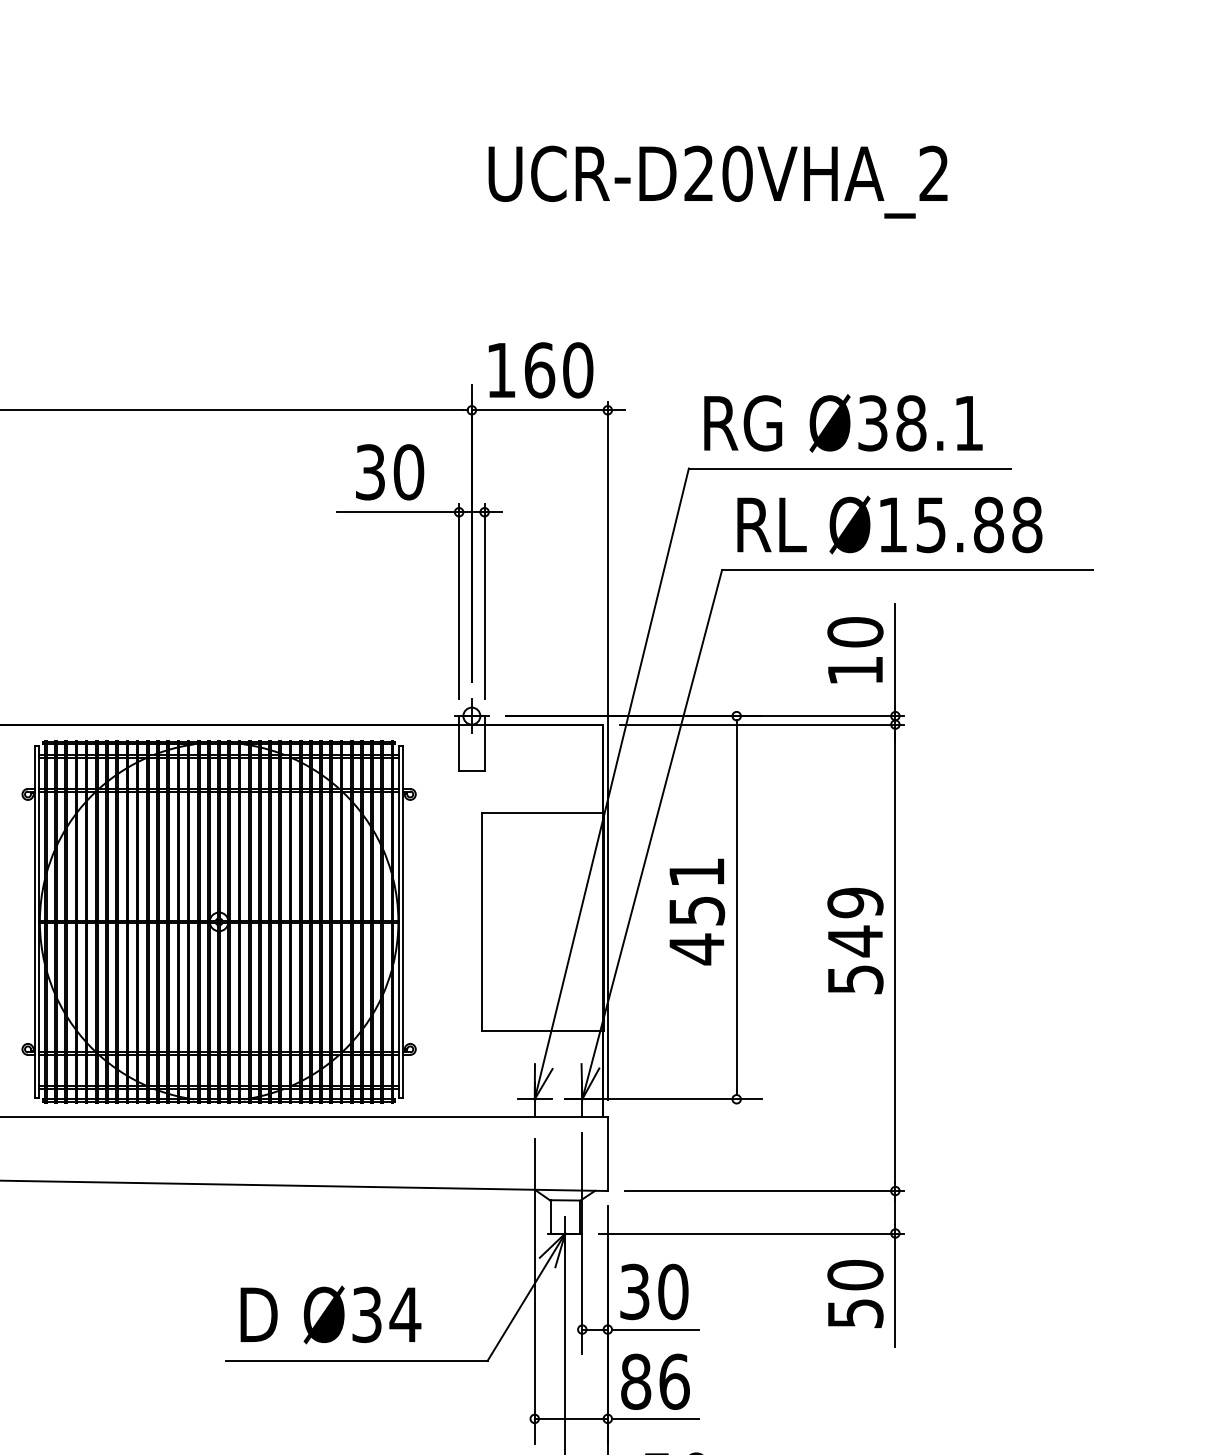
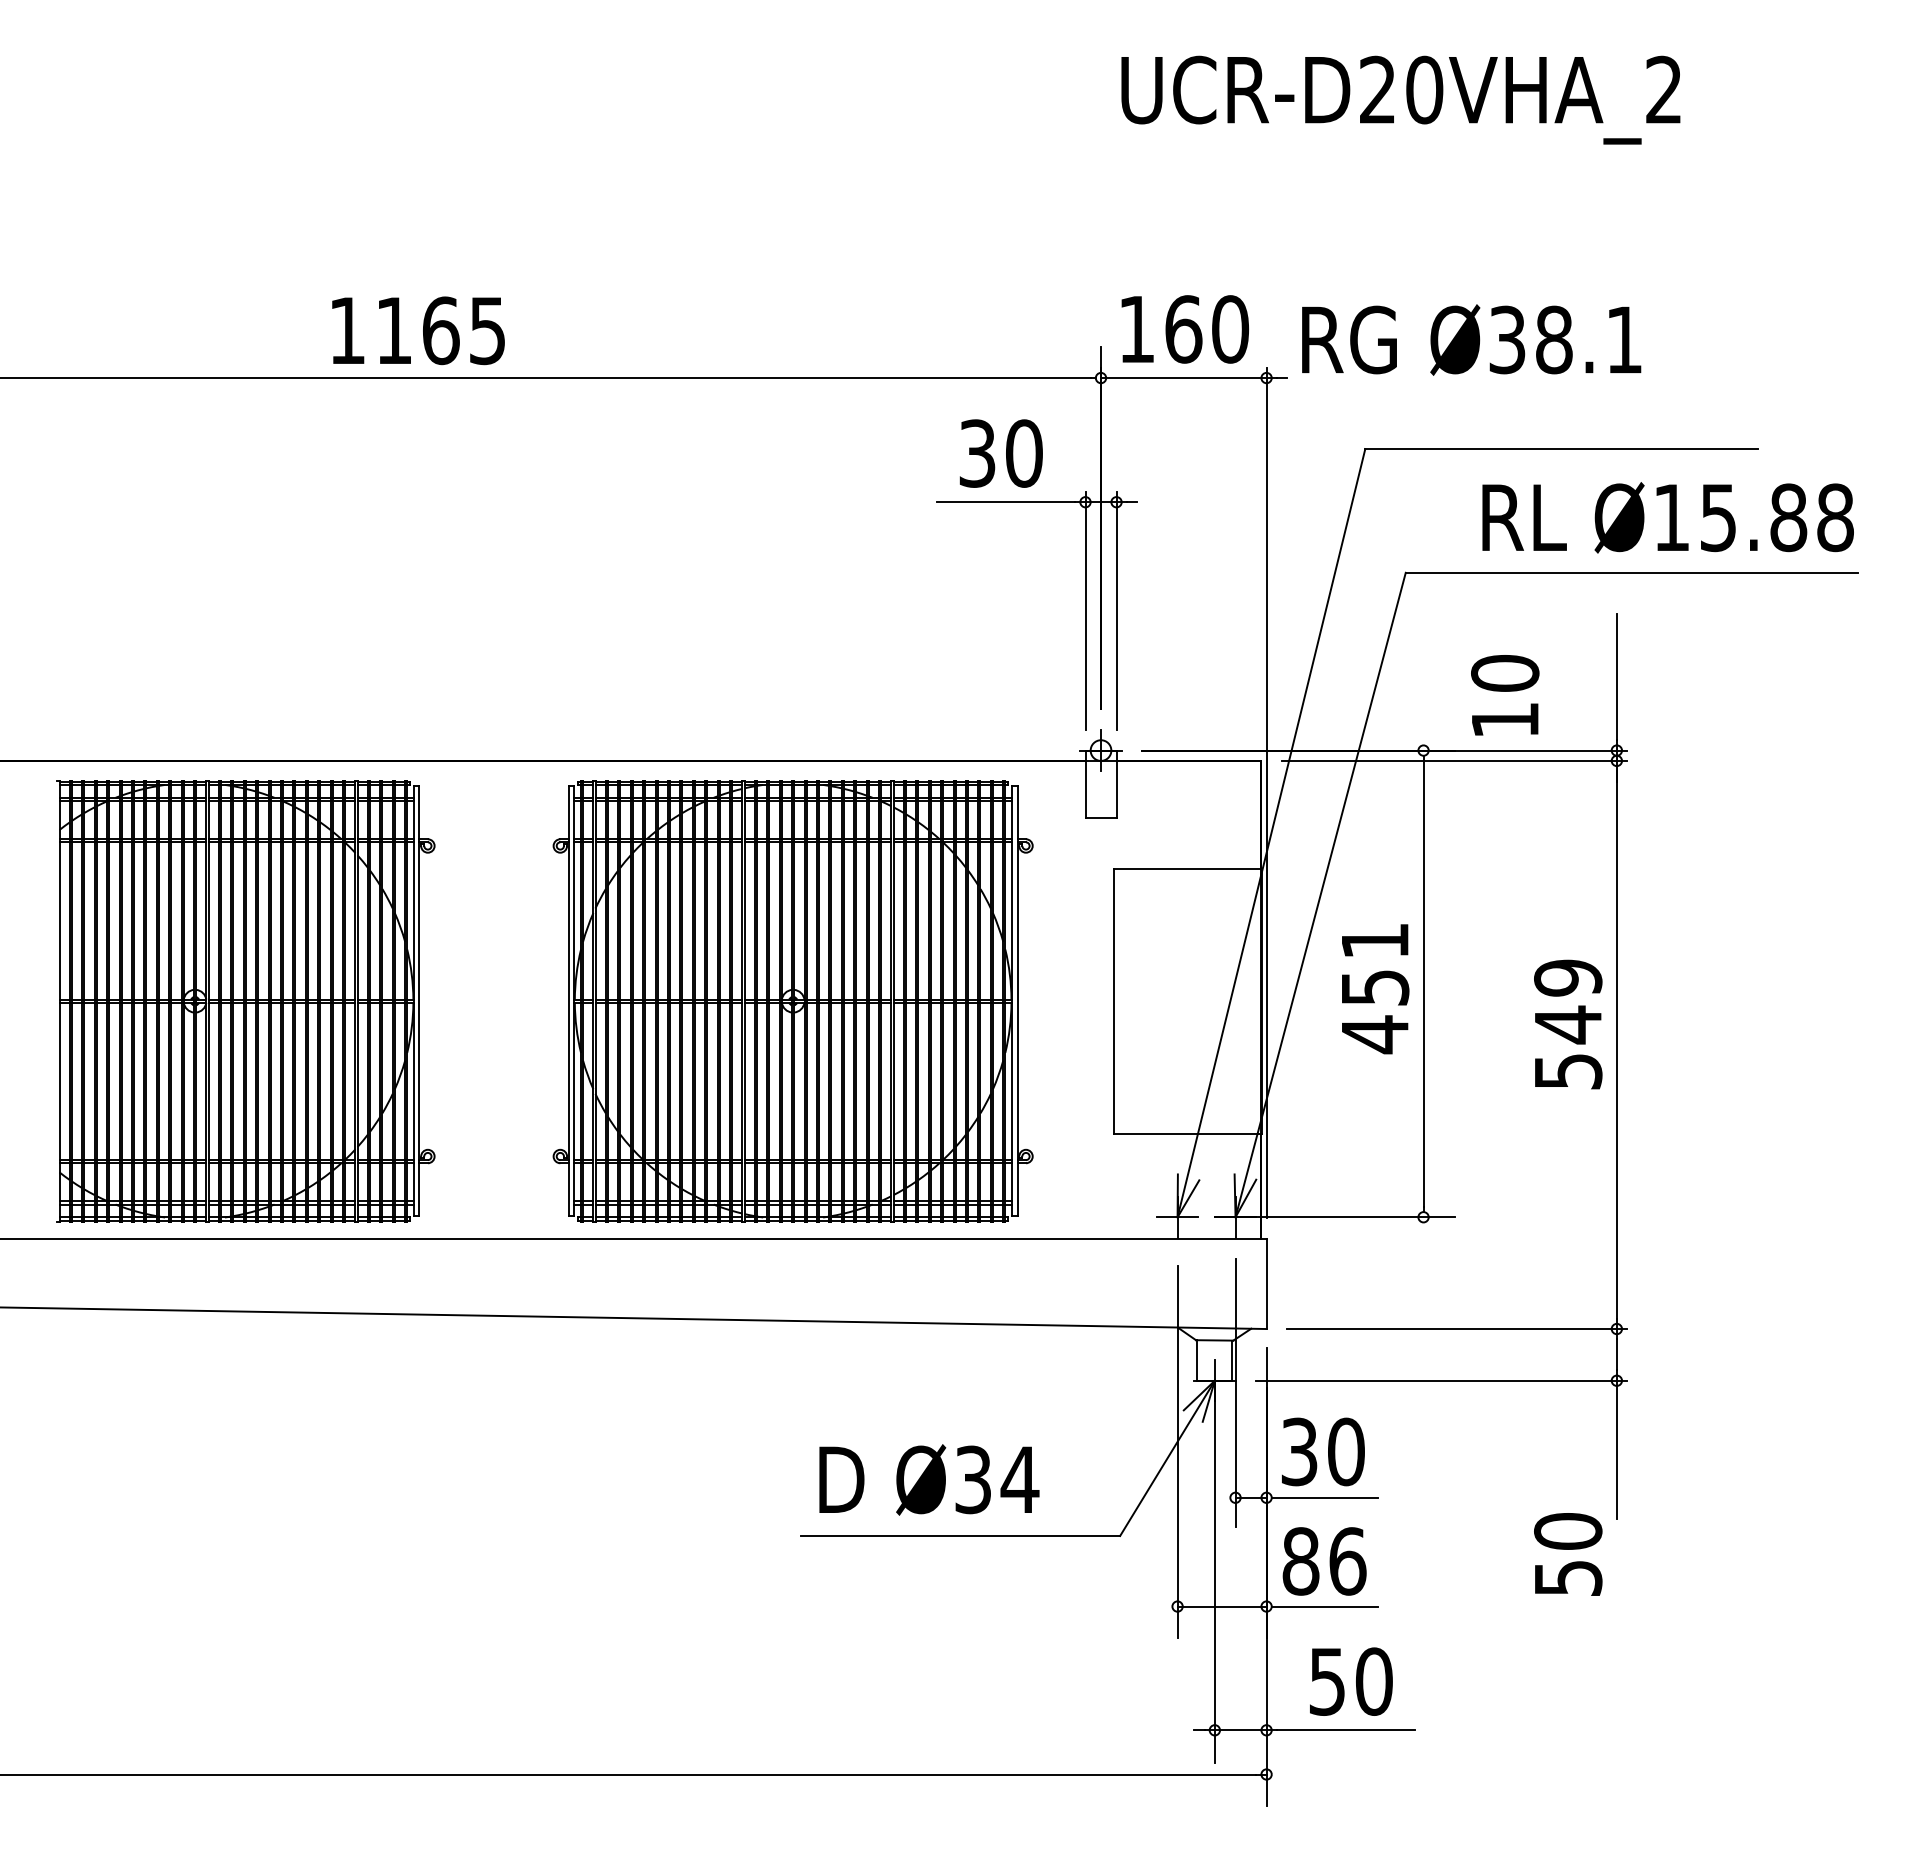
text: (843, 422) -> (1471, 339), moved
text: (889, 524) -> (1667, 517), moved
text: (855, 650) -> (1505, 695), moved
text: (855, 1294) -> (1568, 1554), moved

